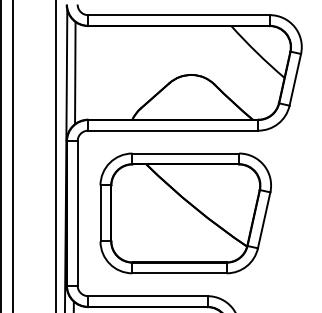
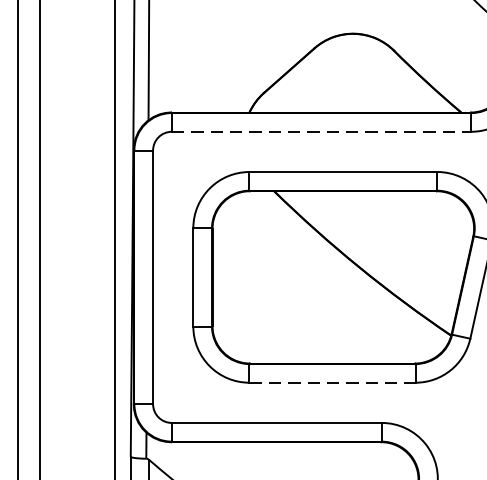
line: (173, 130) -> (321, 131), solid -> dashed
line: (180, 273) -> (334, 383), solid -> dashed

